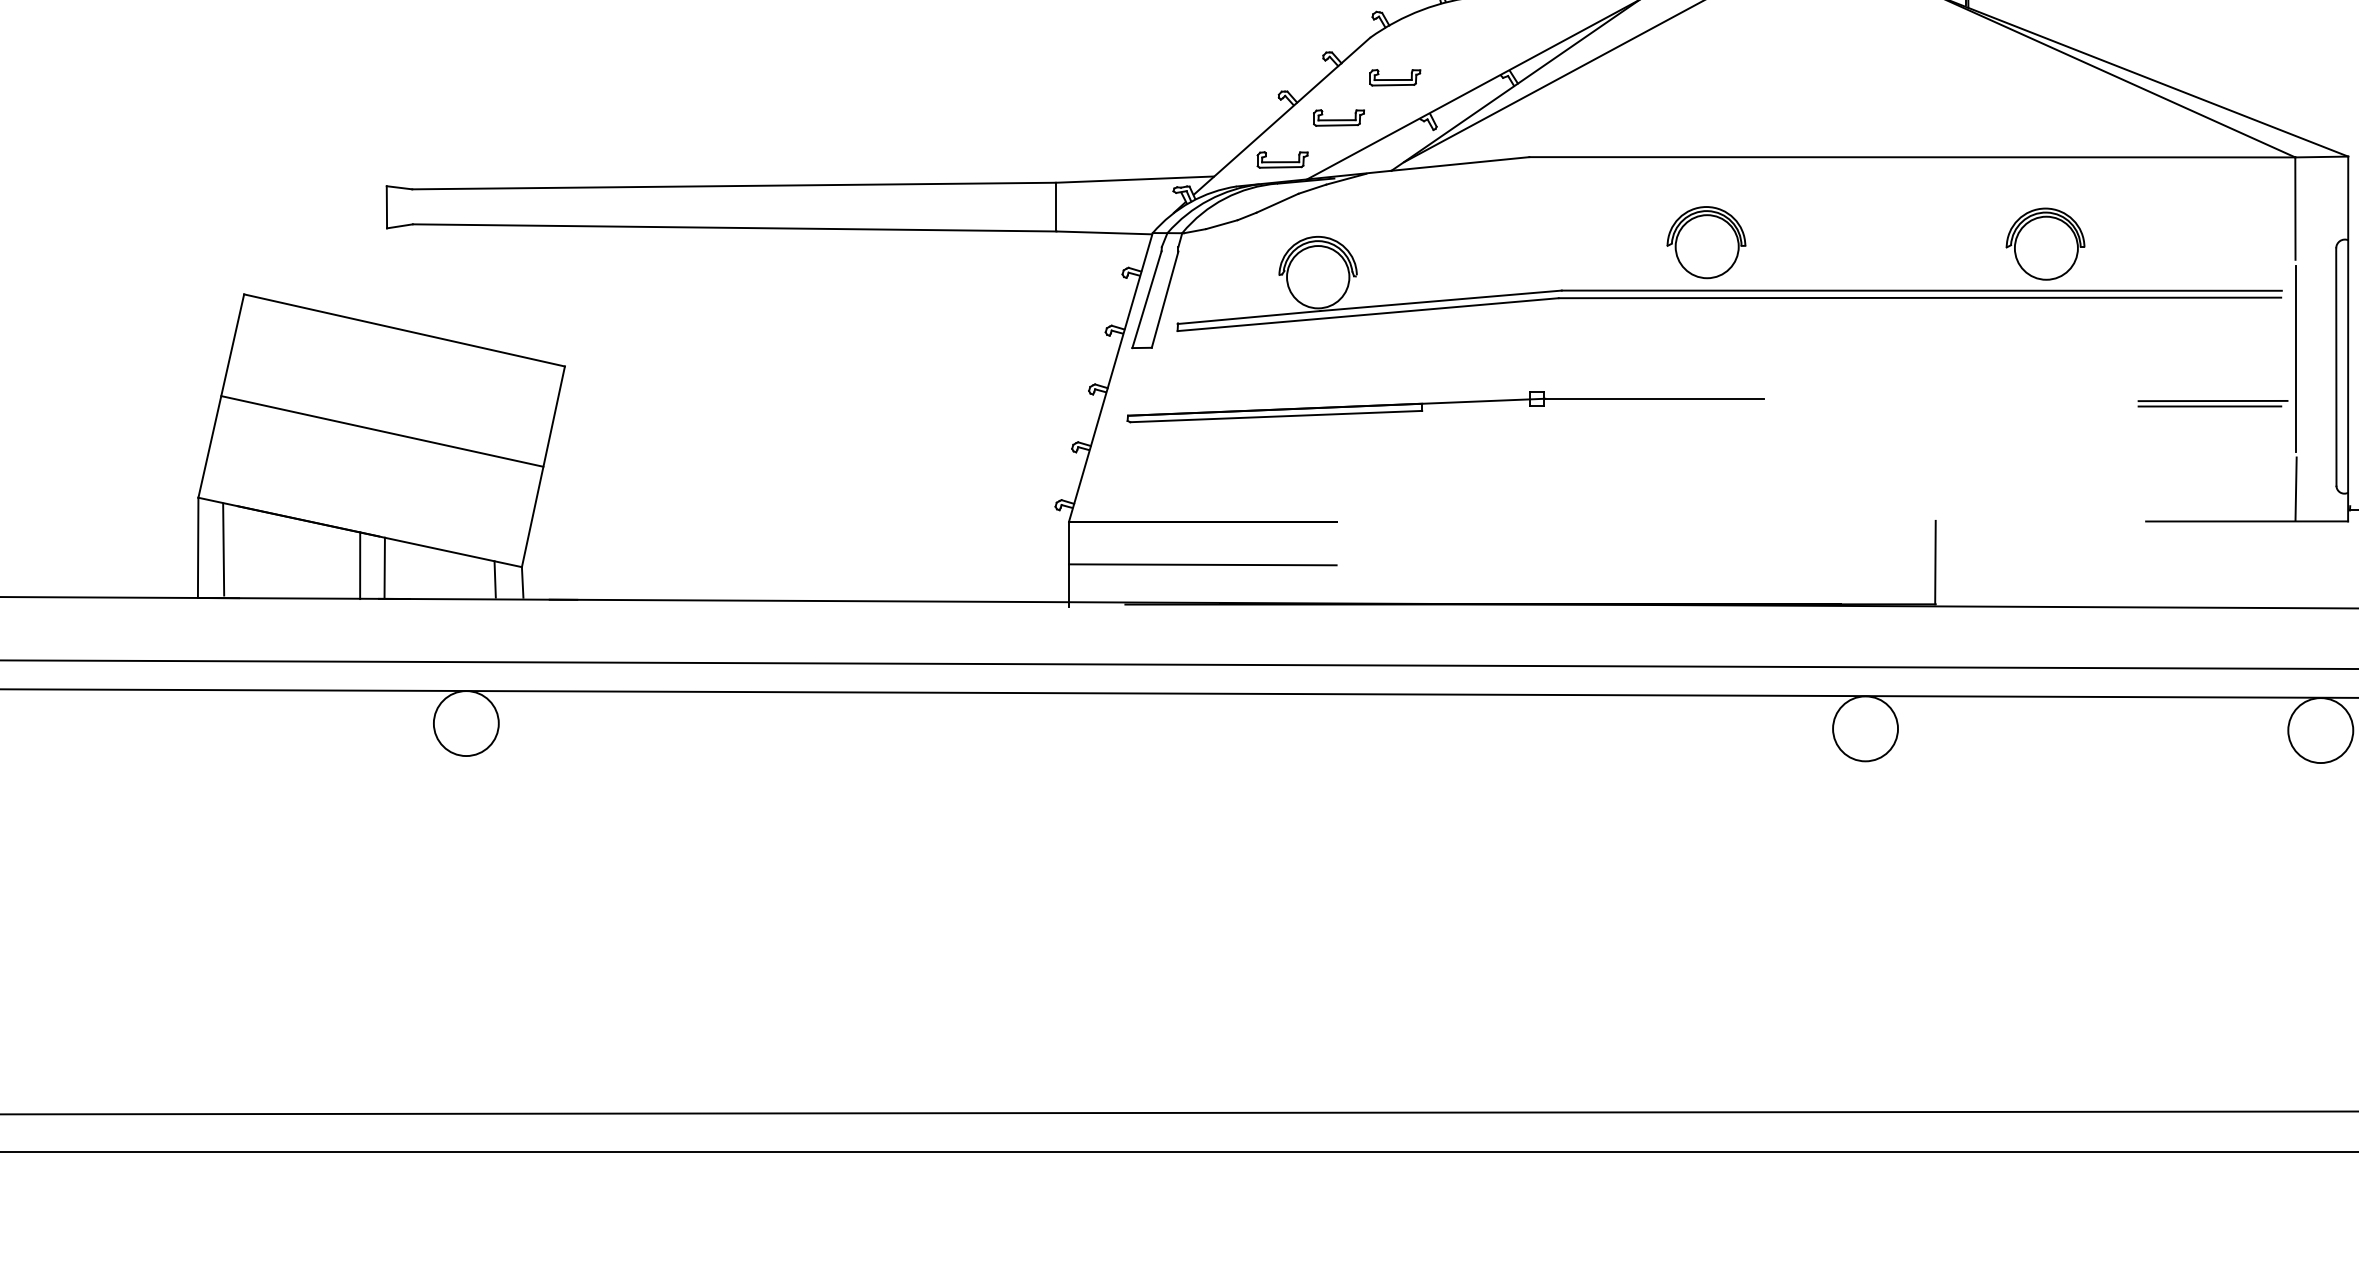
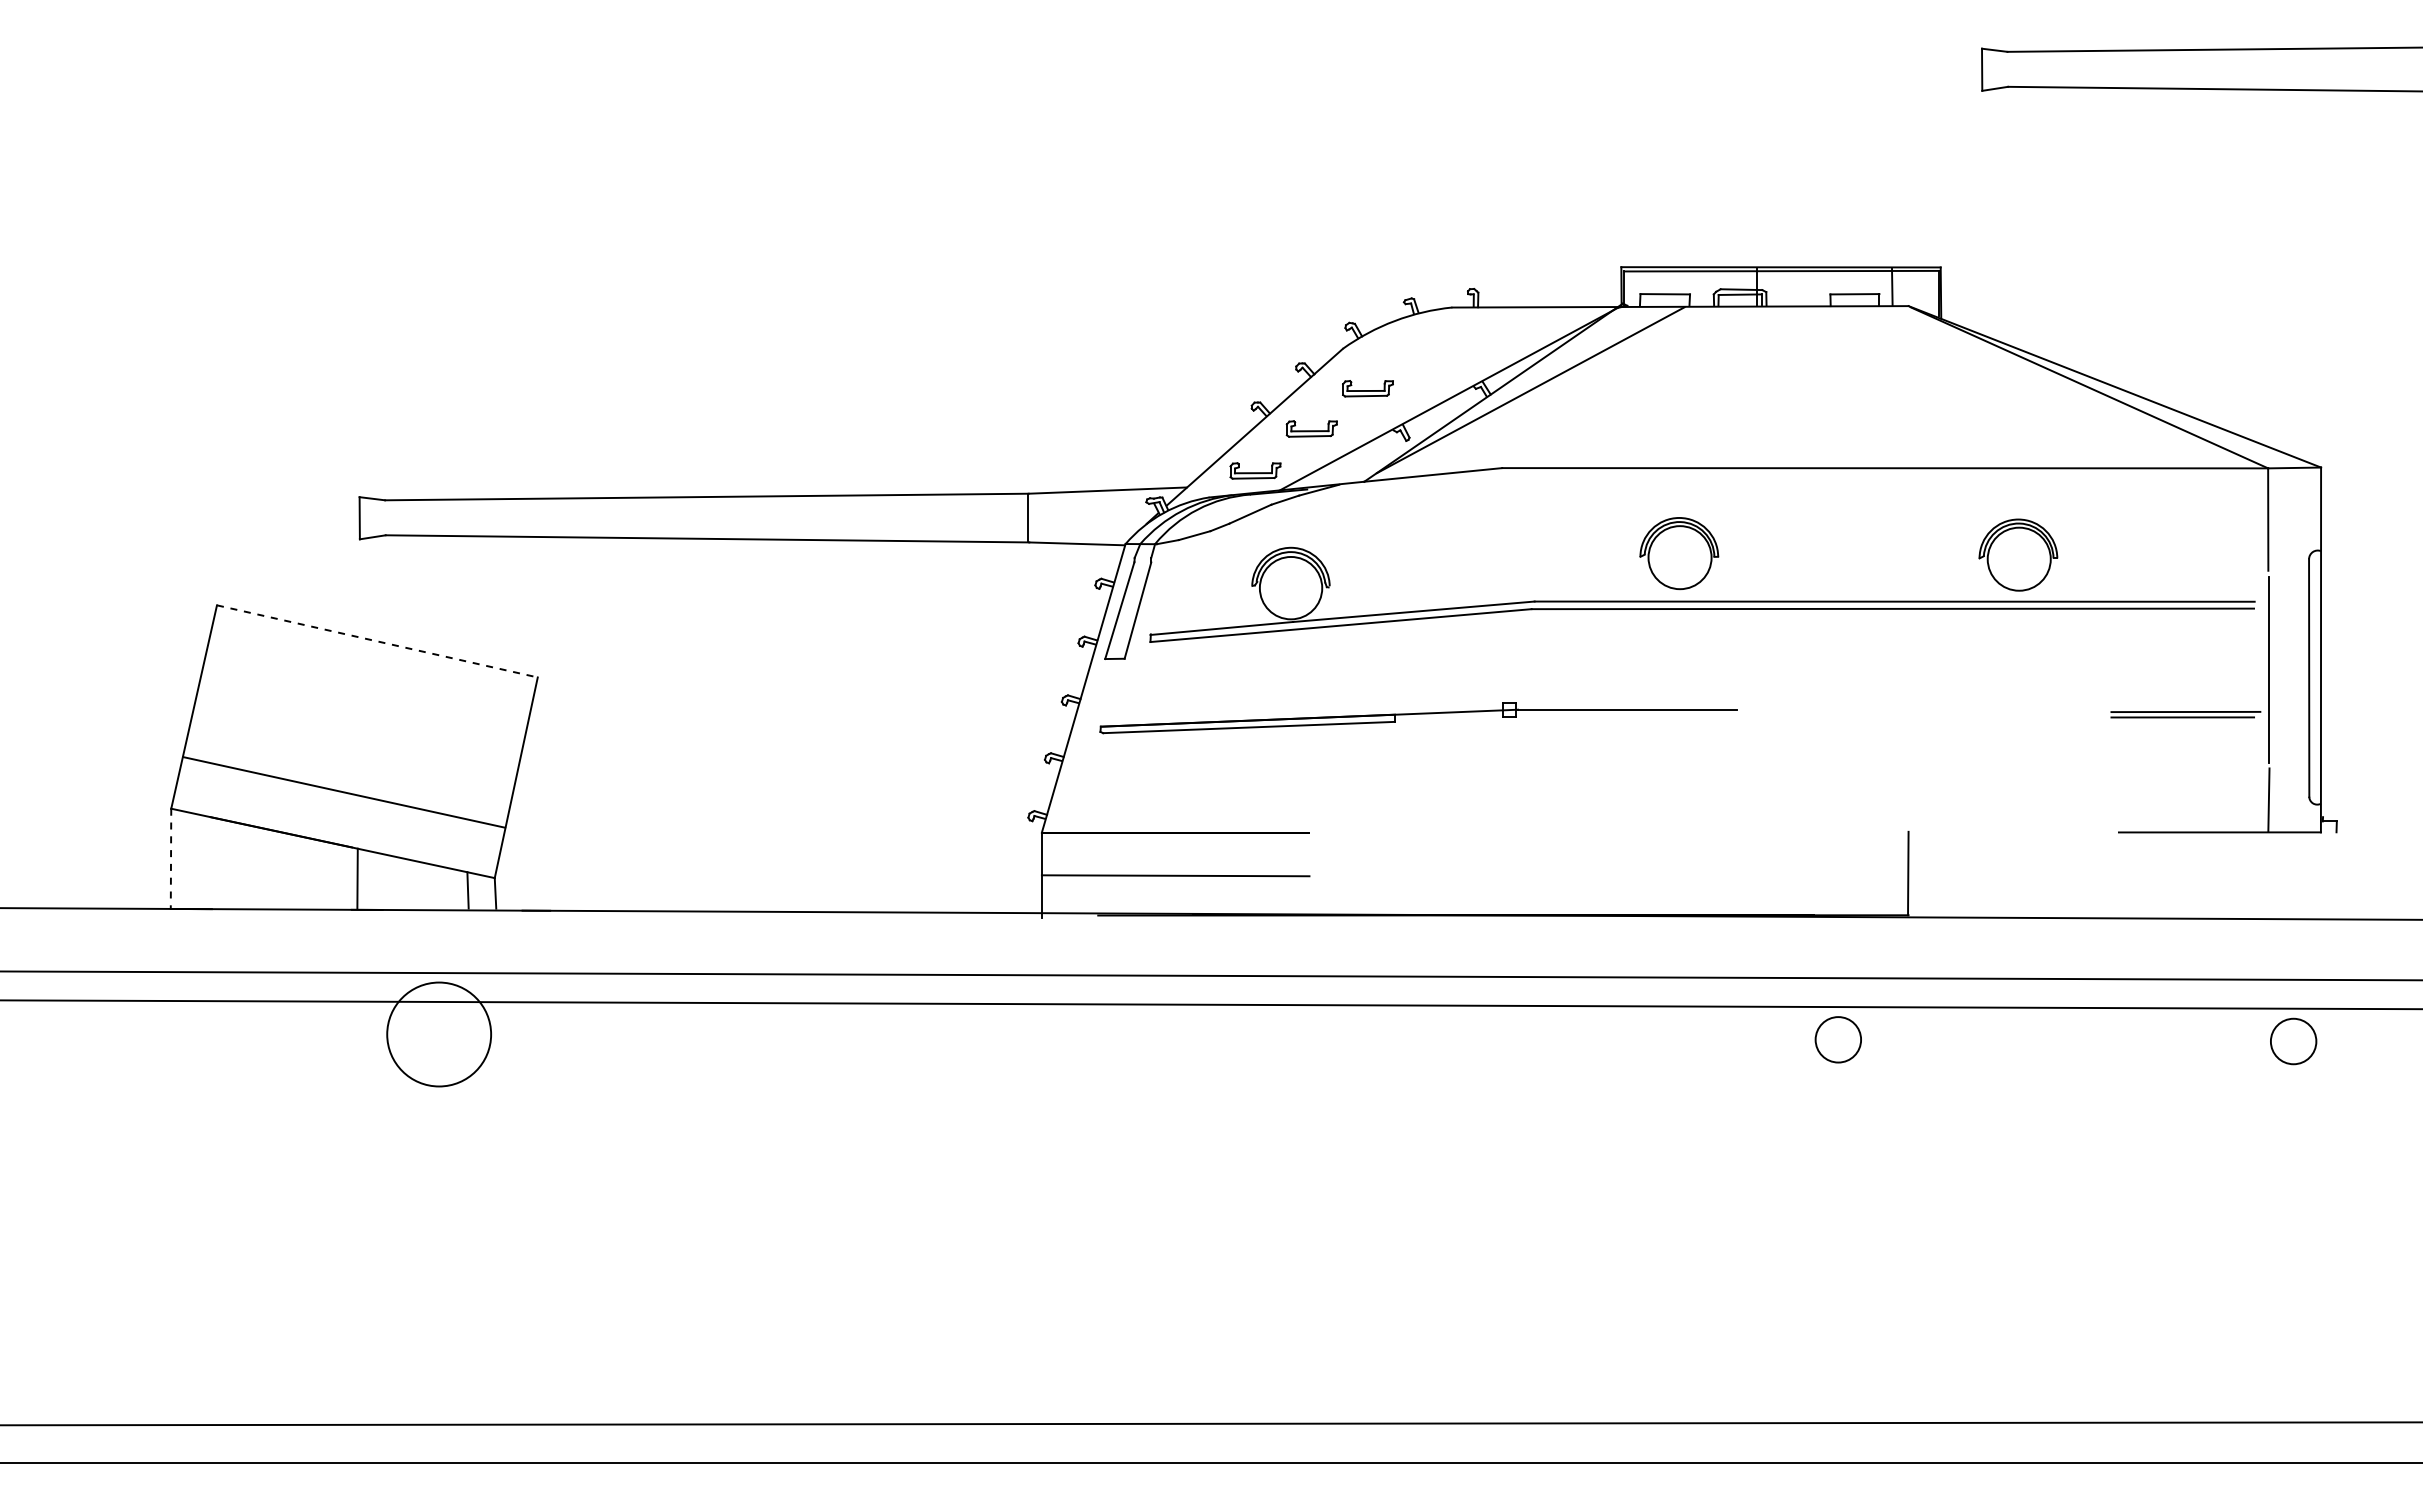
line: (404, 330) -> (377, 641), solid -> dashed
line: (382, 431) -> (344, 792), moved
line: (198, 548) -> (171, 859), solid -> dashed
line: (223, 549) -> (196, 860), removed
line: (359, 565) -> (332, 876), removed
circle: (465, 723) -> (438, 1034), size x1.6
circle: (1864, 728) -> (1837, 1039), size x0.7
circle: (2320, 730) -> (2293, 1041), size x0.7

